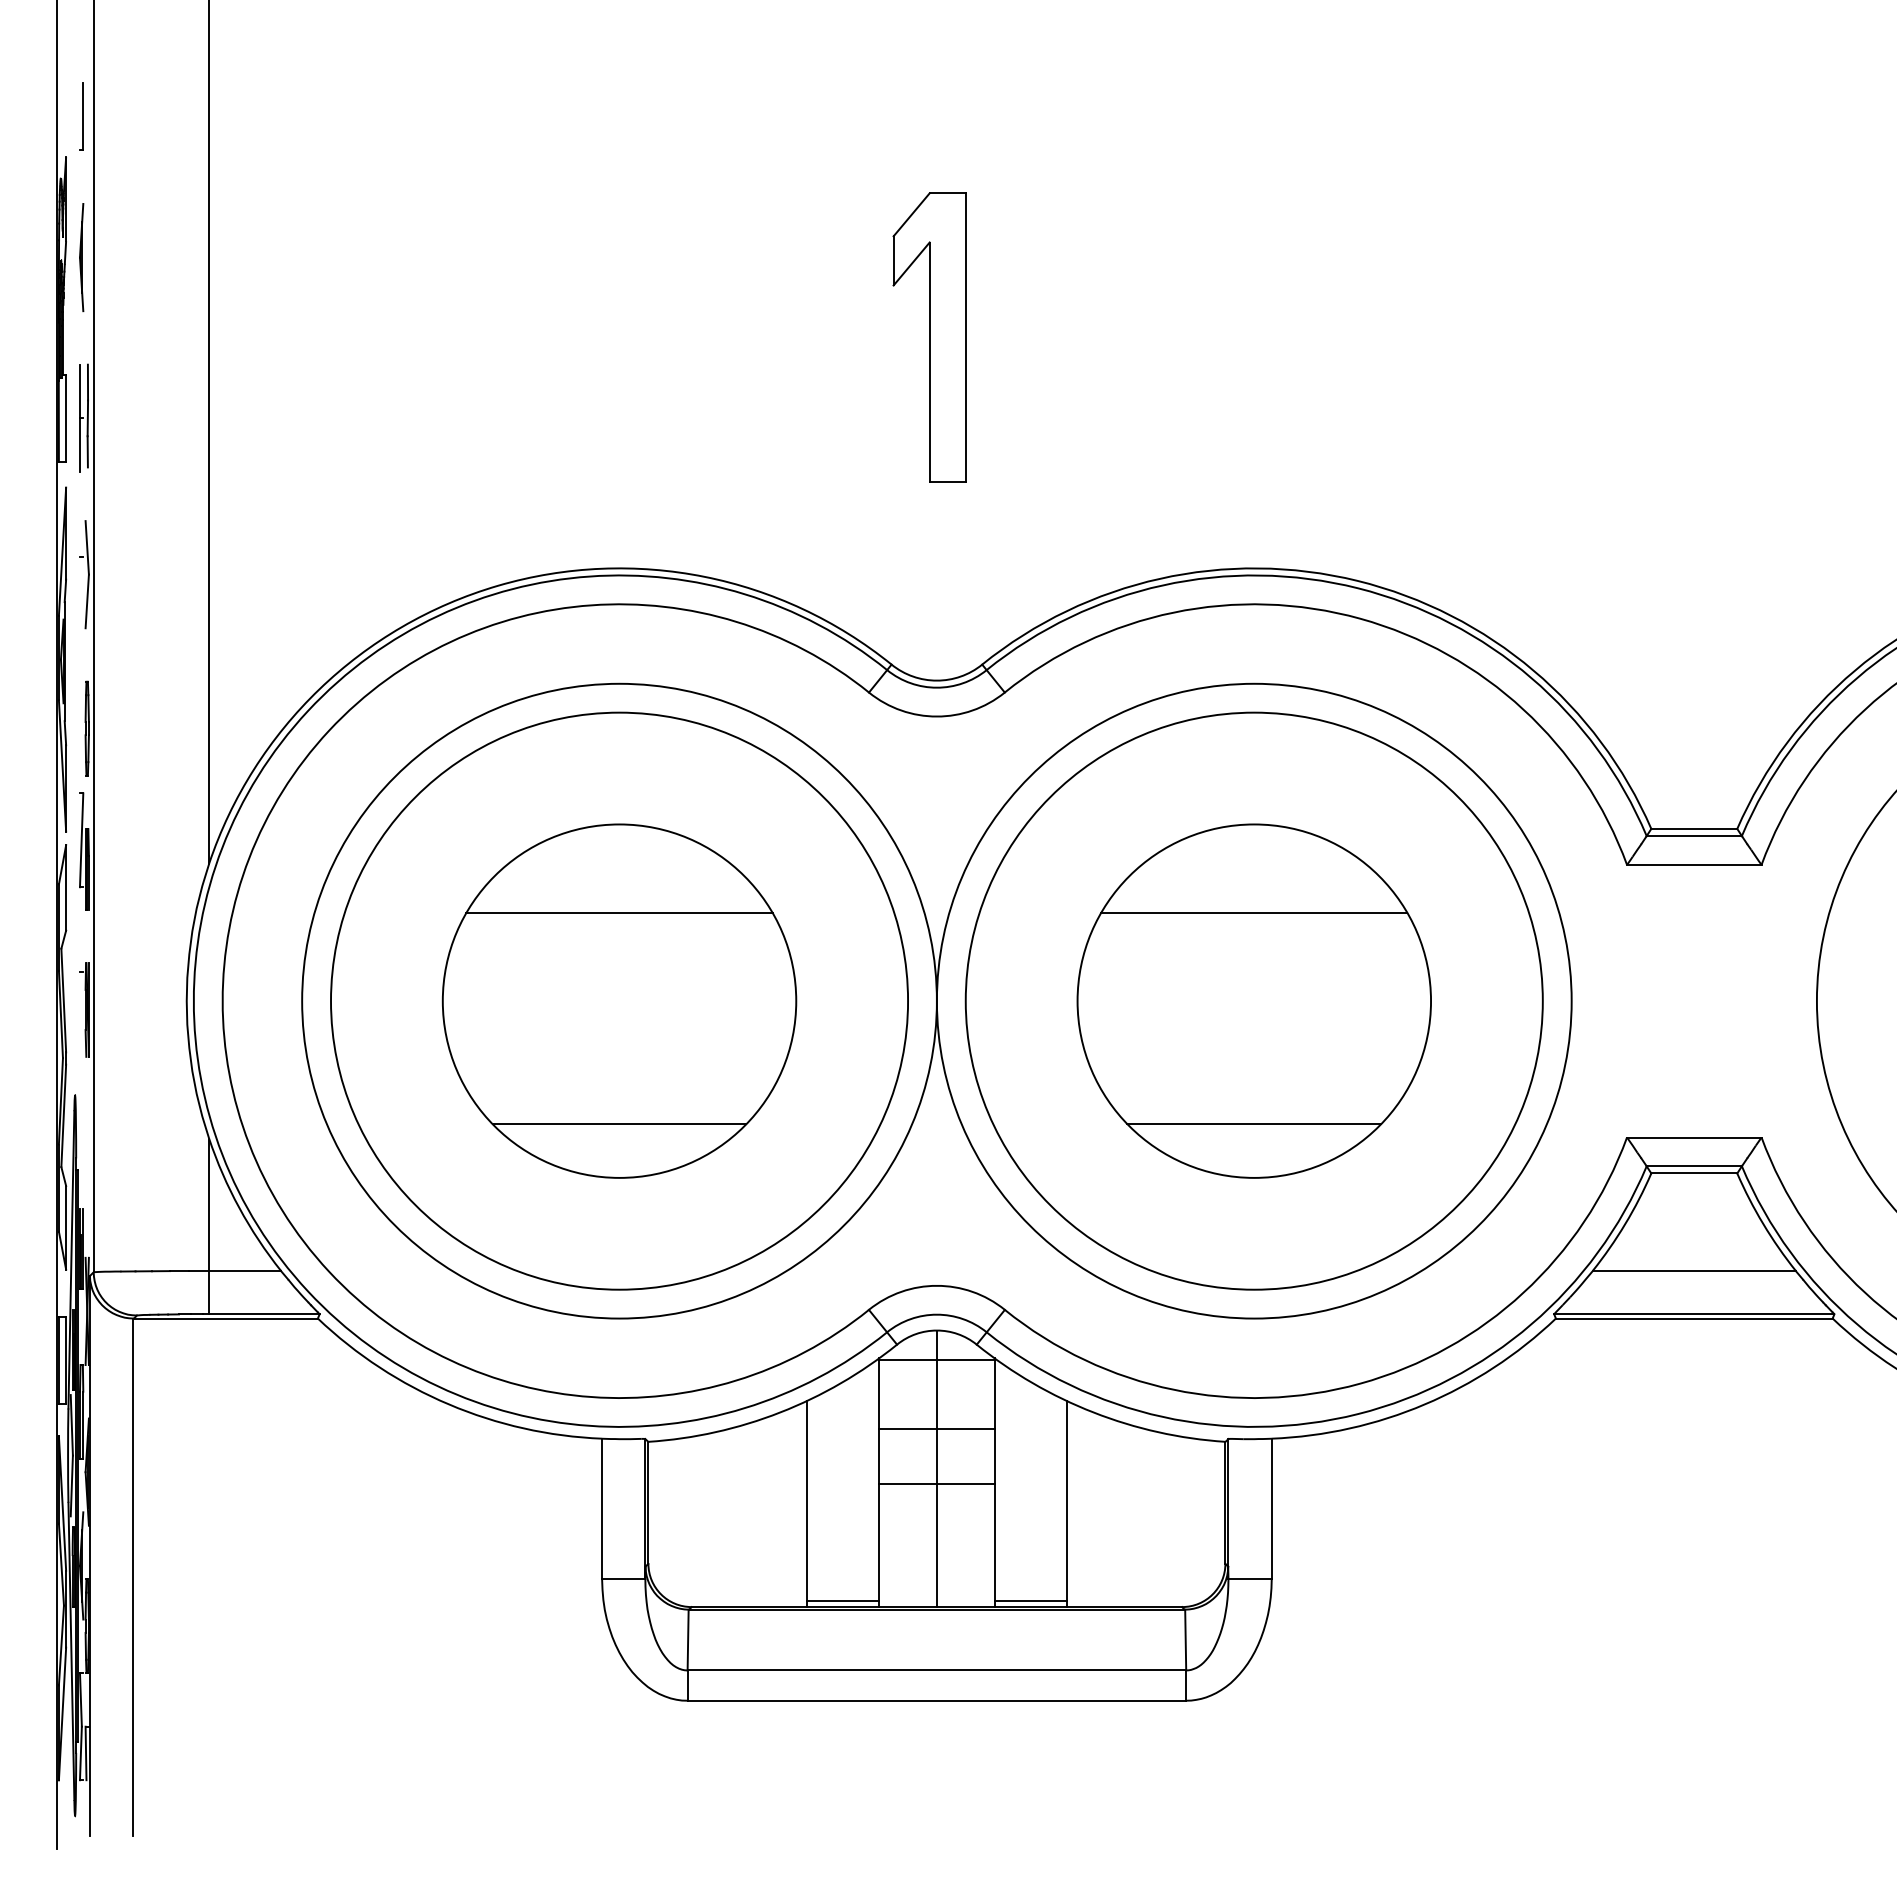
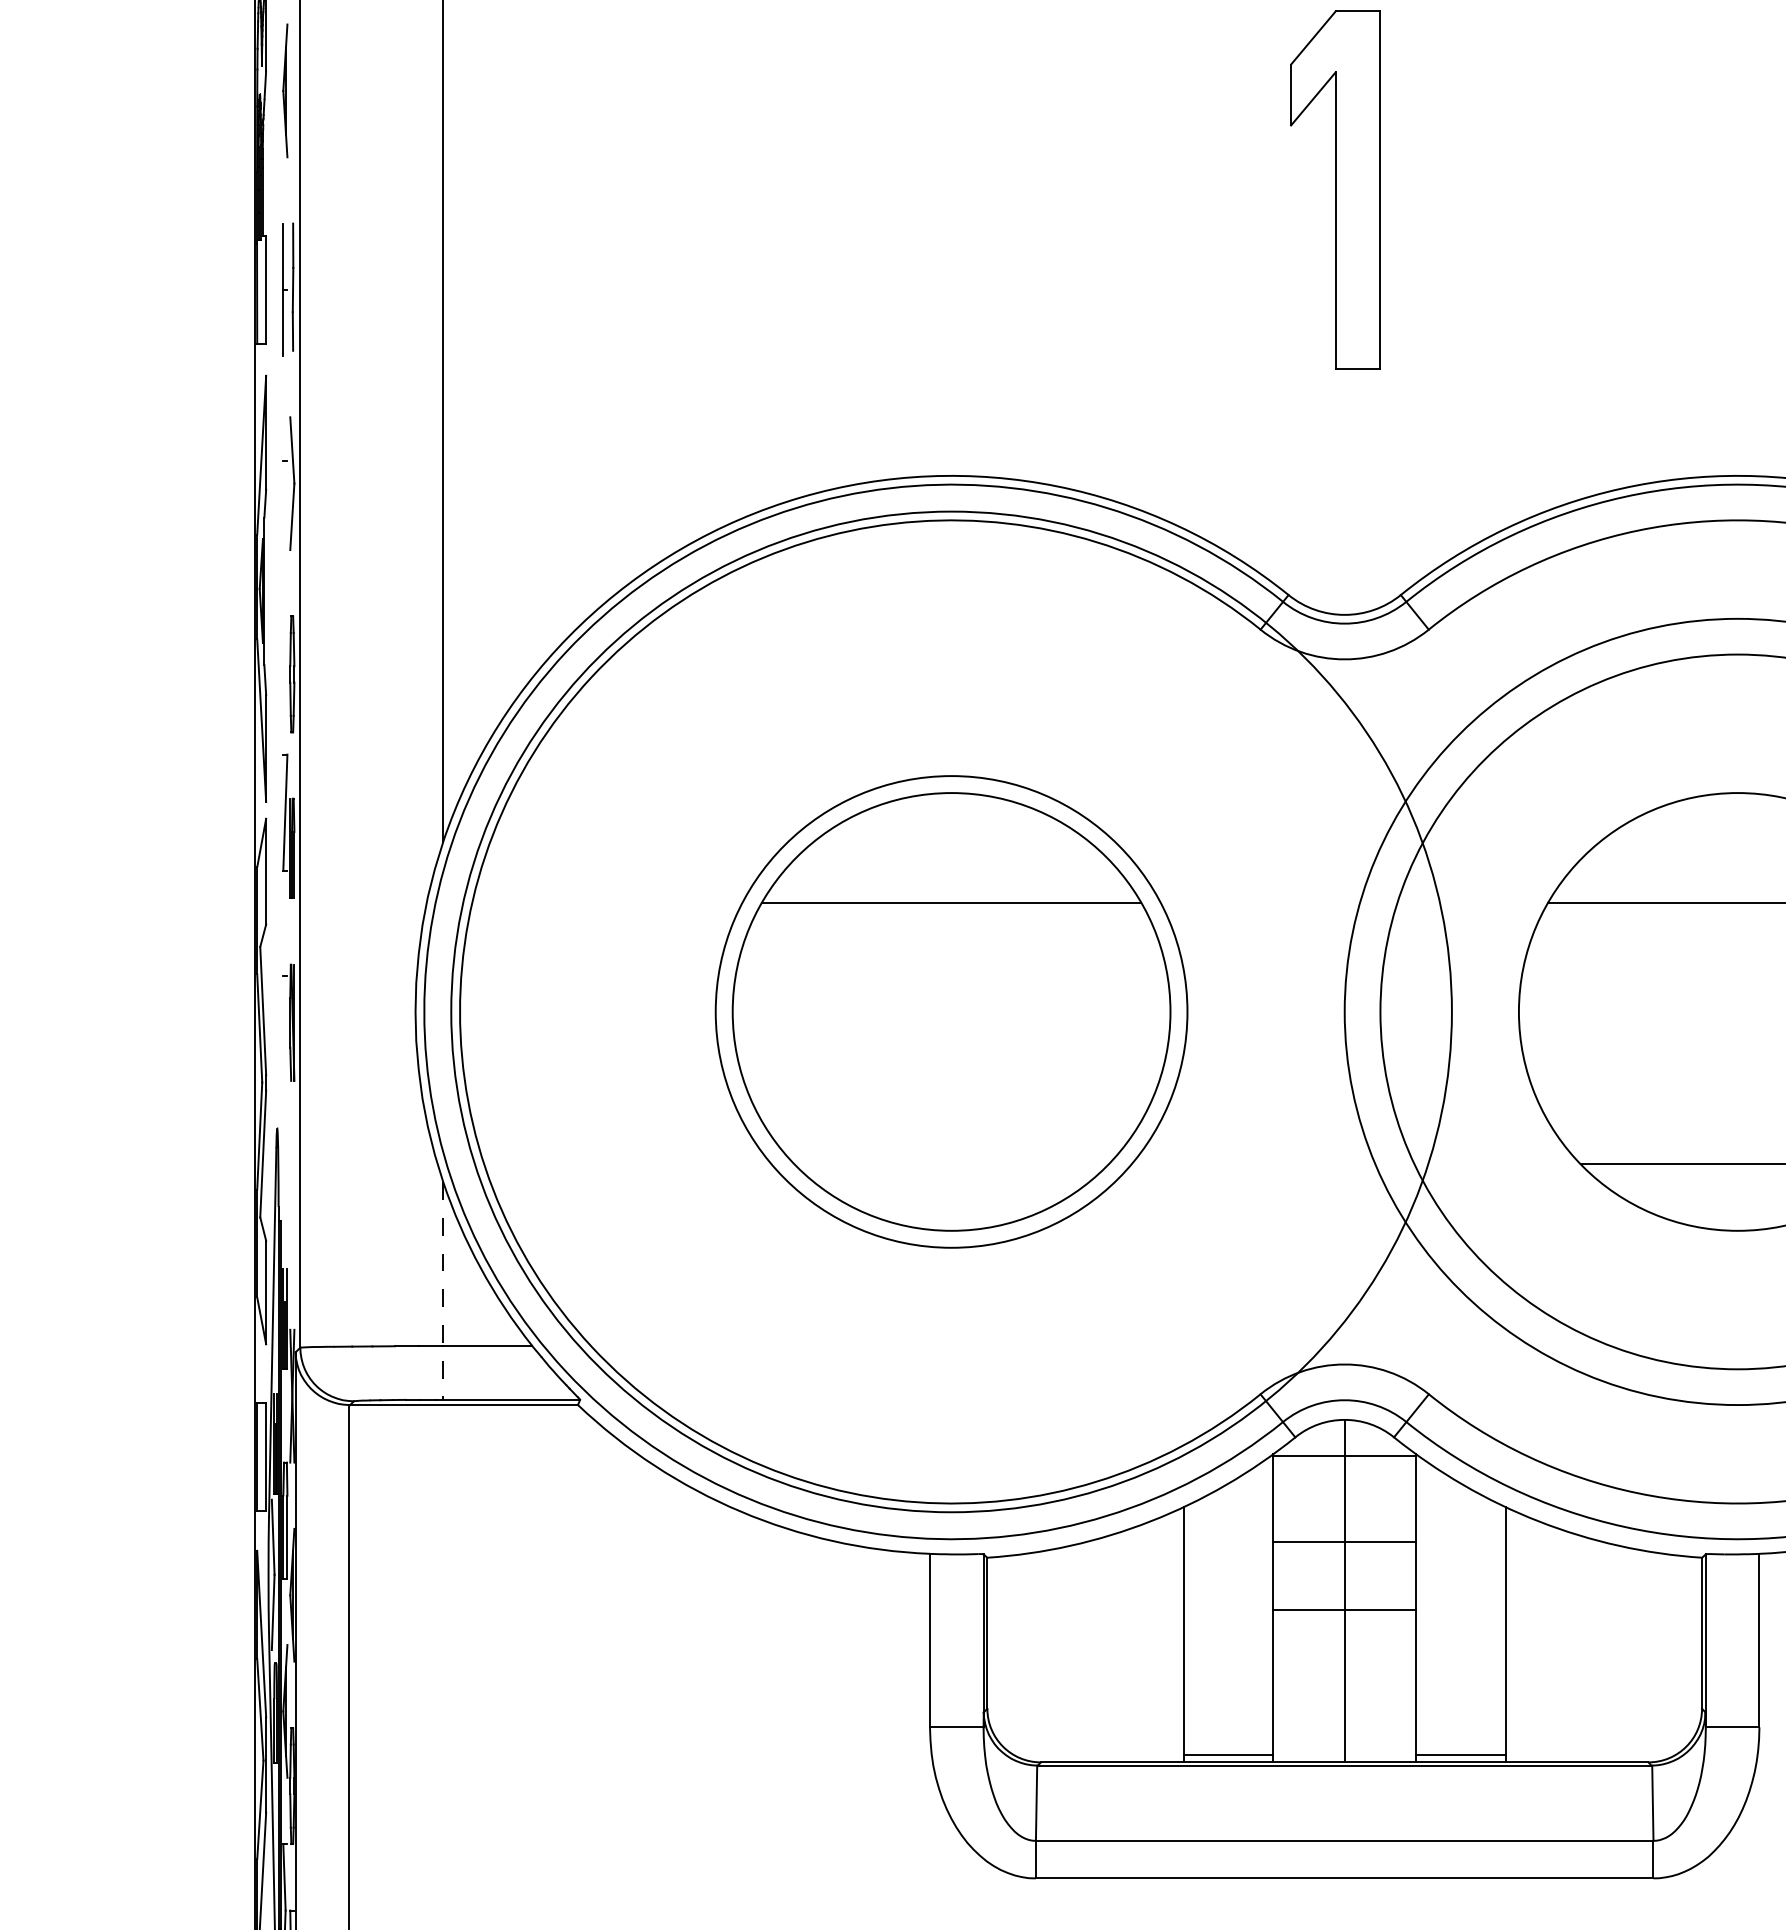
circle: (619, 1000) -> (951, 1011), size x0.6
circle: (619, 1000) -> (951, 1011), size x1.4
line: (619, 1123) -> (951, 1163), removed
line: (209, 1226) -> (443, 1291), solid -> dashed

